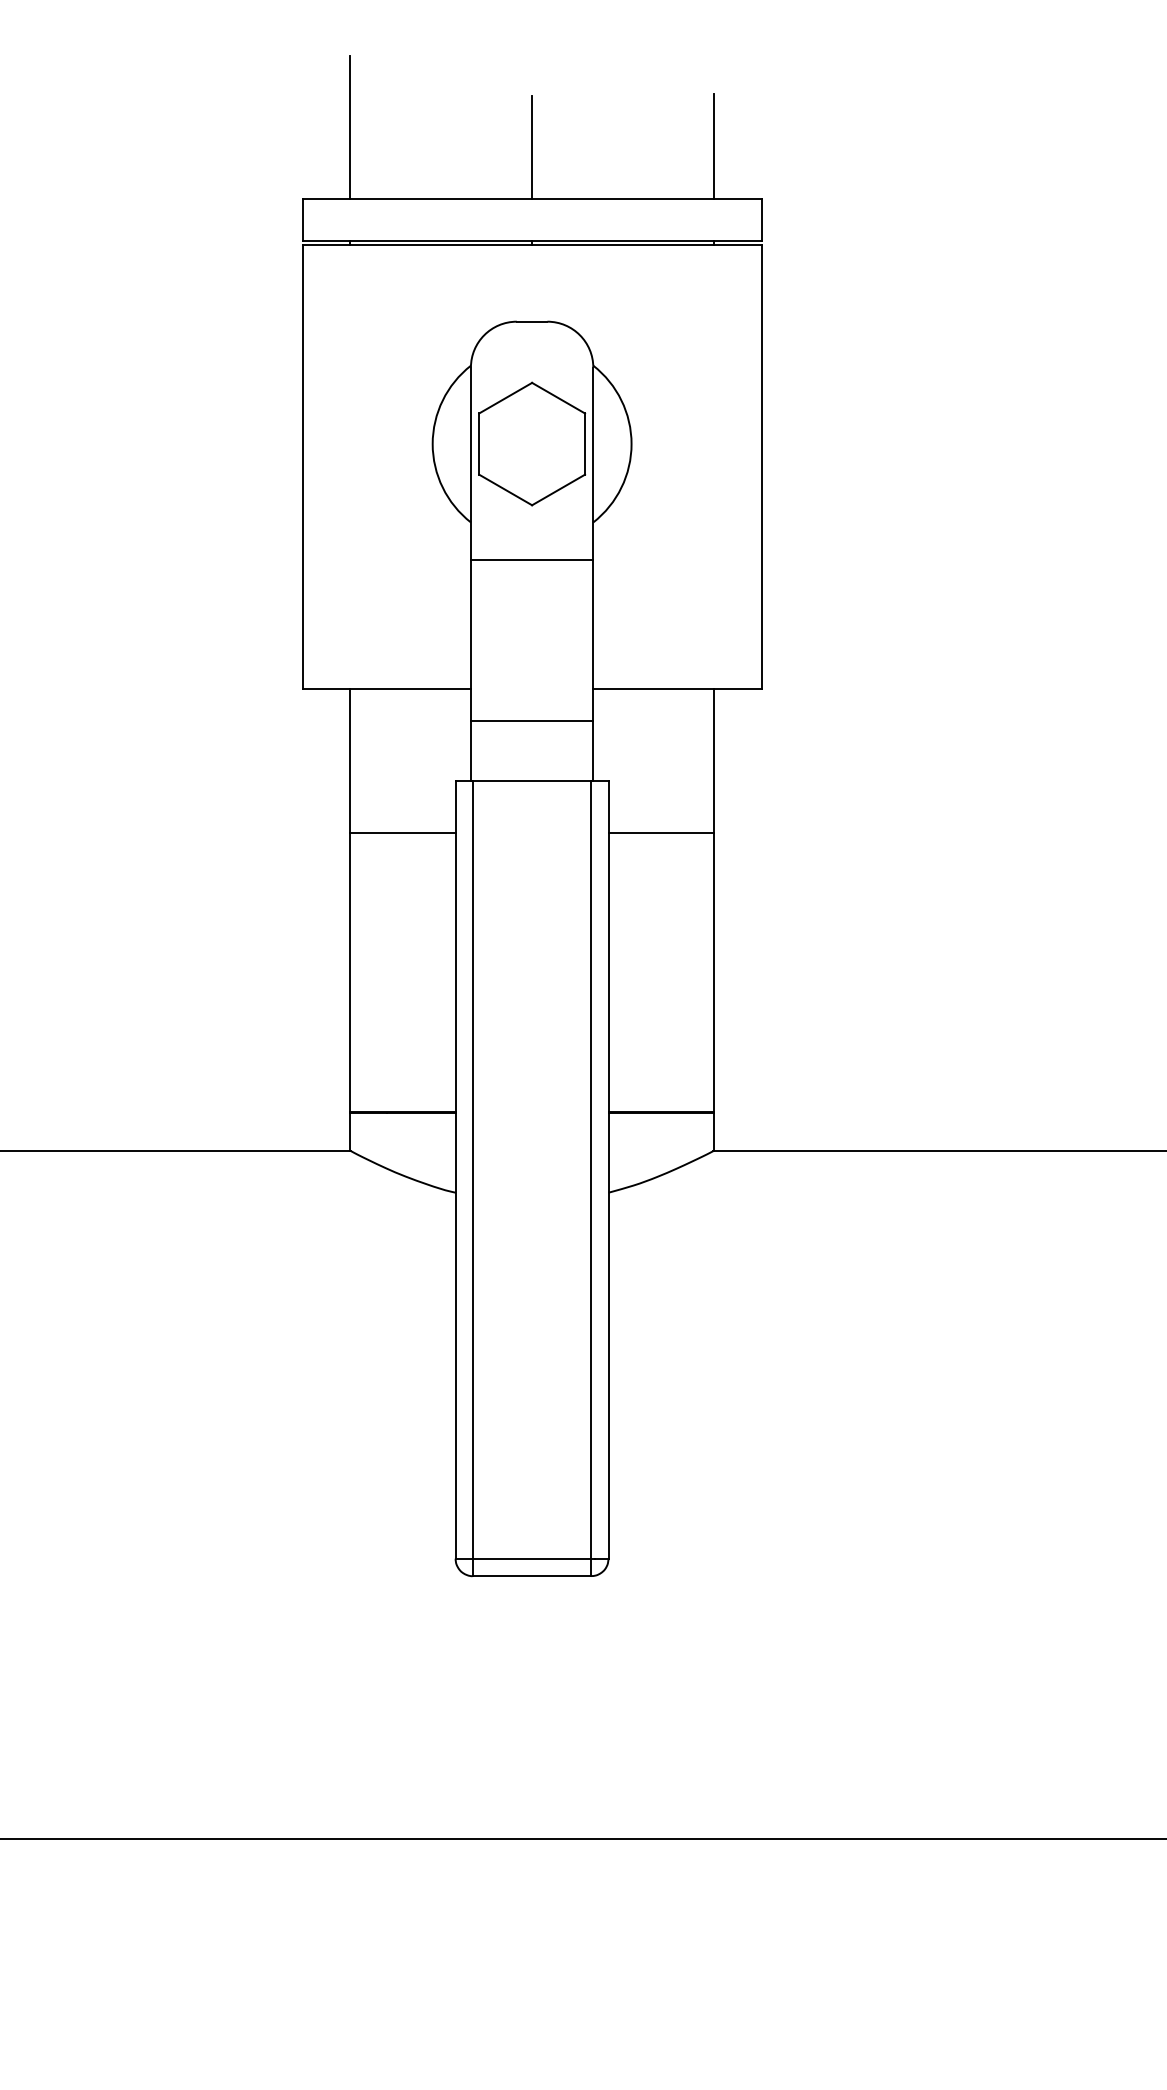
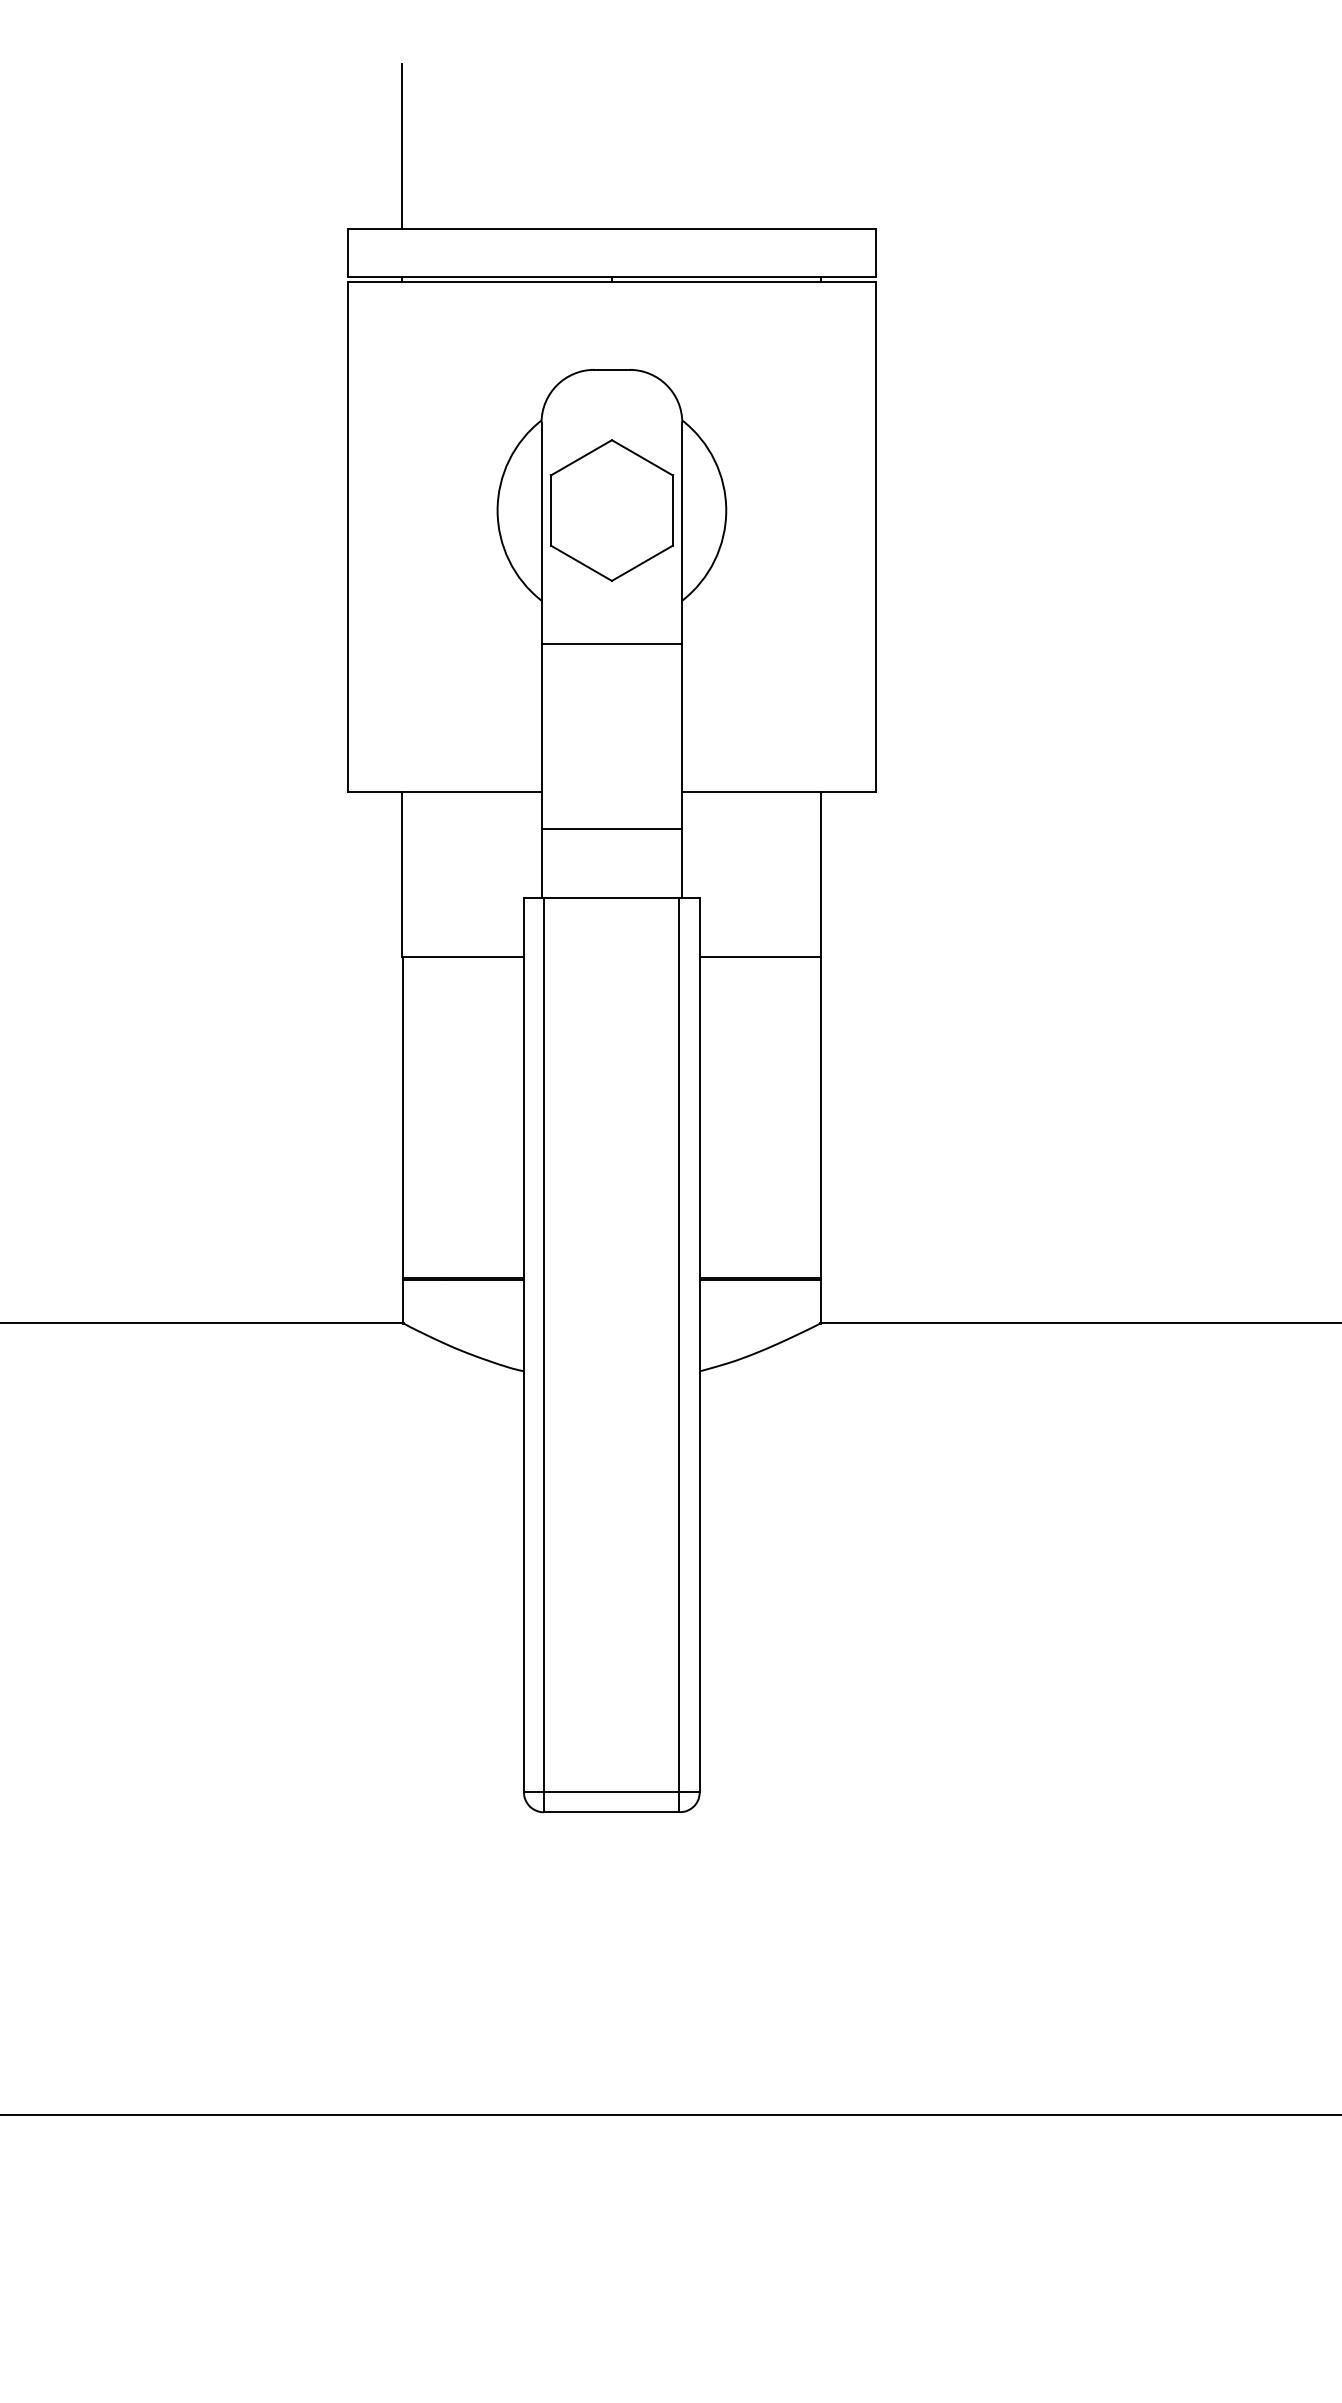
line: (714, 146) -> (821, 168), removed
line: (532, 147) -> (612, 169), removed

